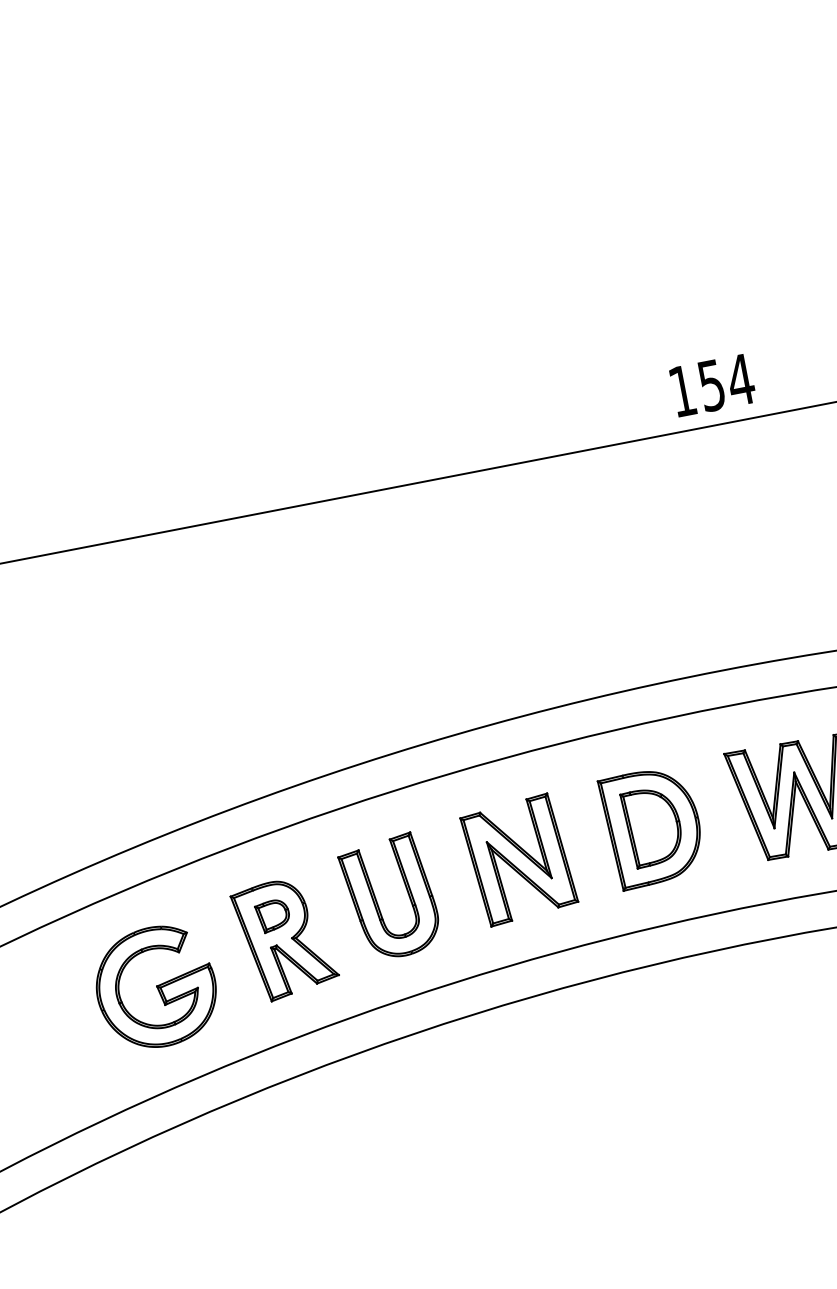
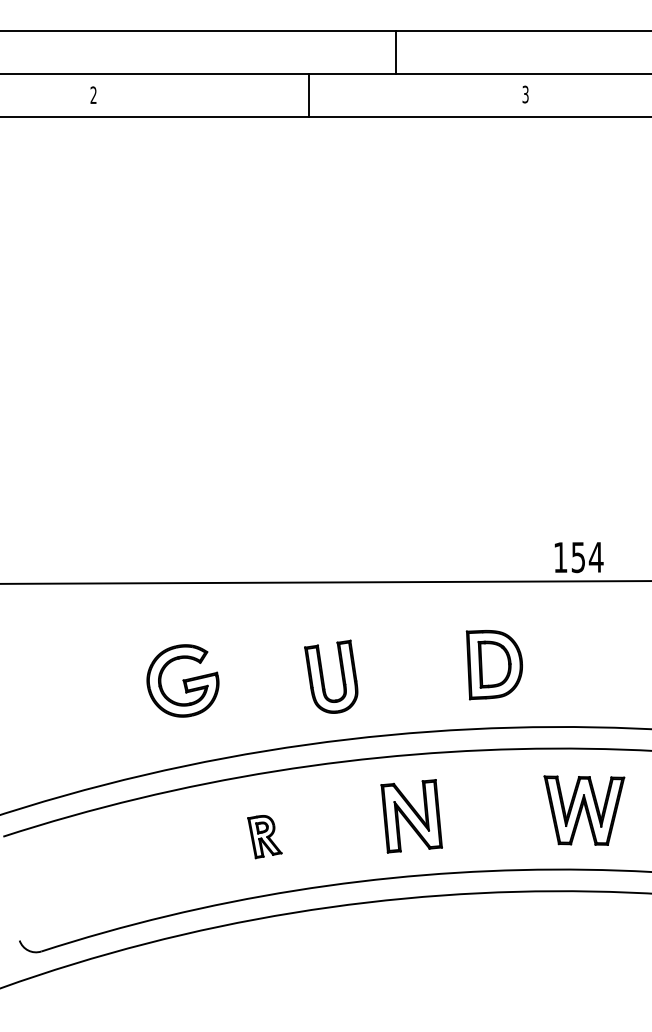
part: (651, 828) -> (493, 665), moved
part: (377, 899) -> (323, 676), moved
part: (284, 938) -> (264, 836), size x0.6
part: (155, 986) -> (182, 680), moved

